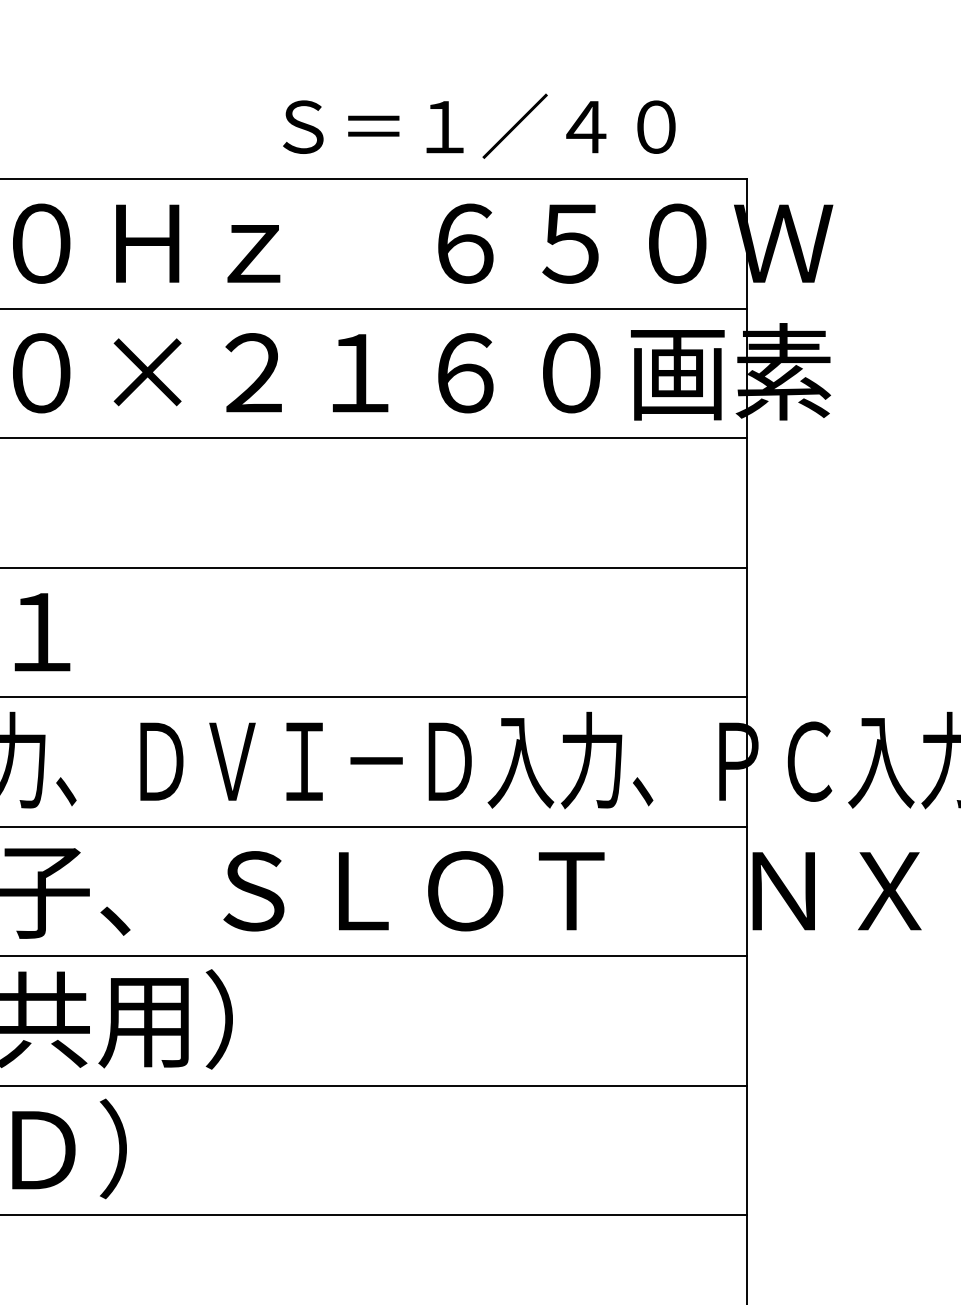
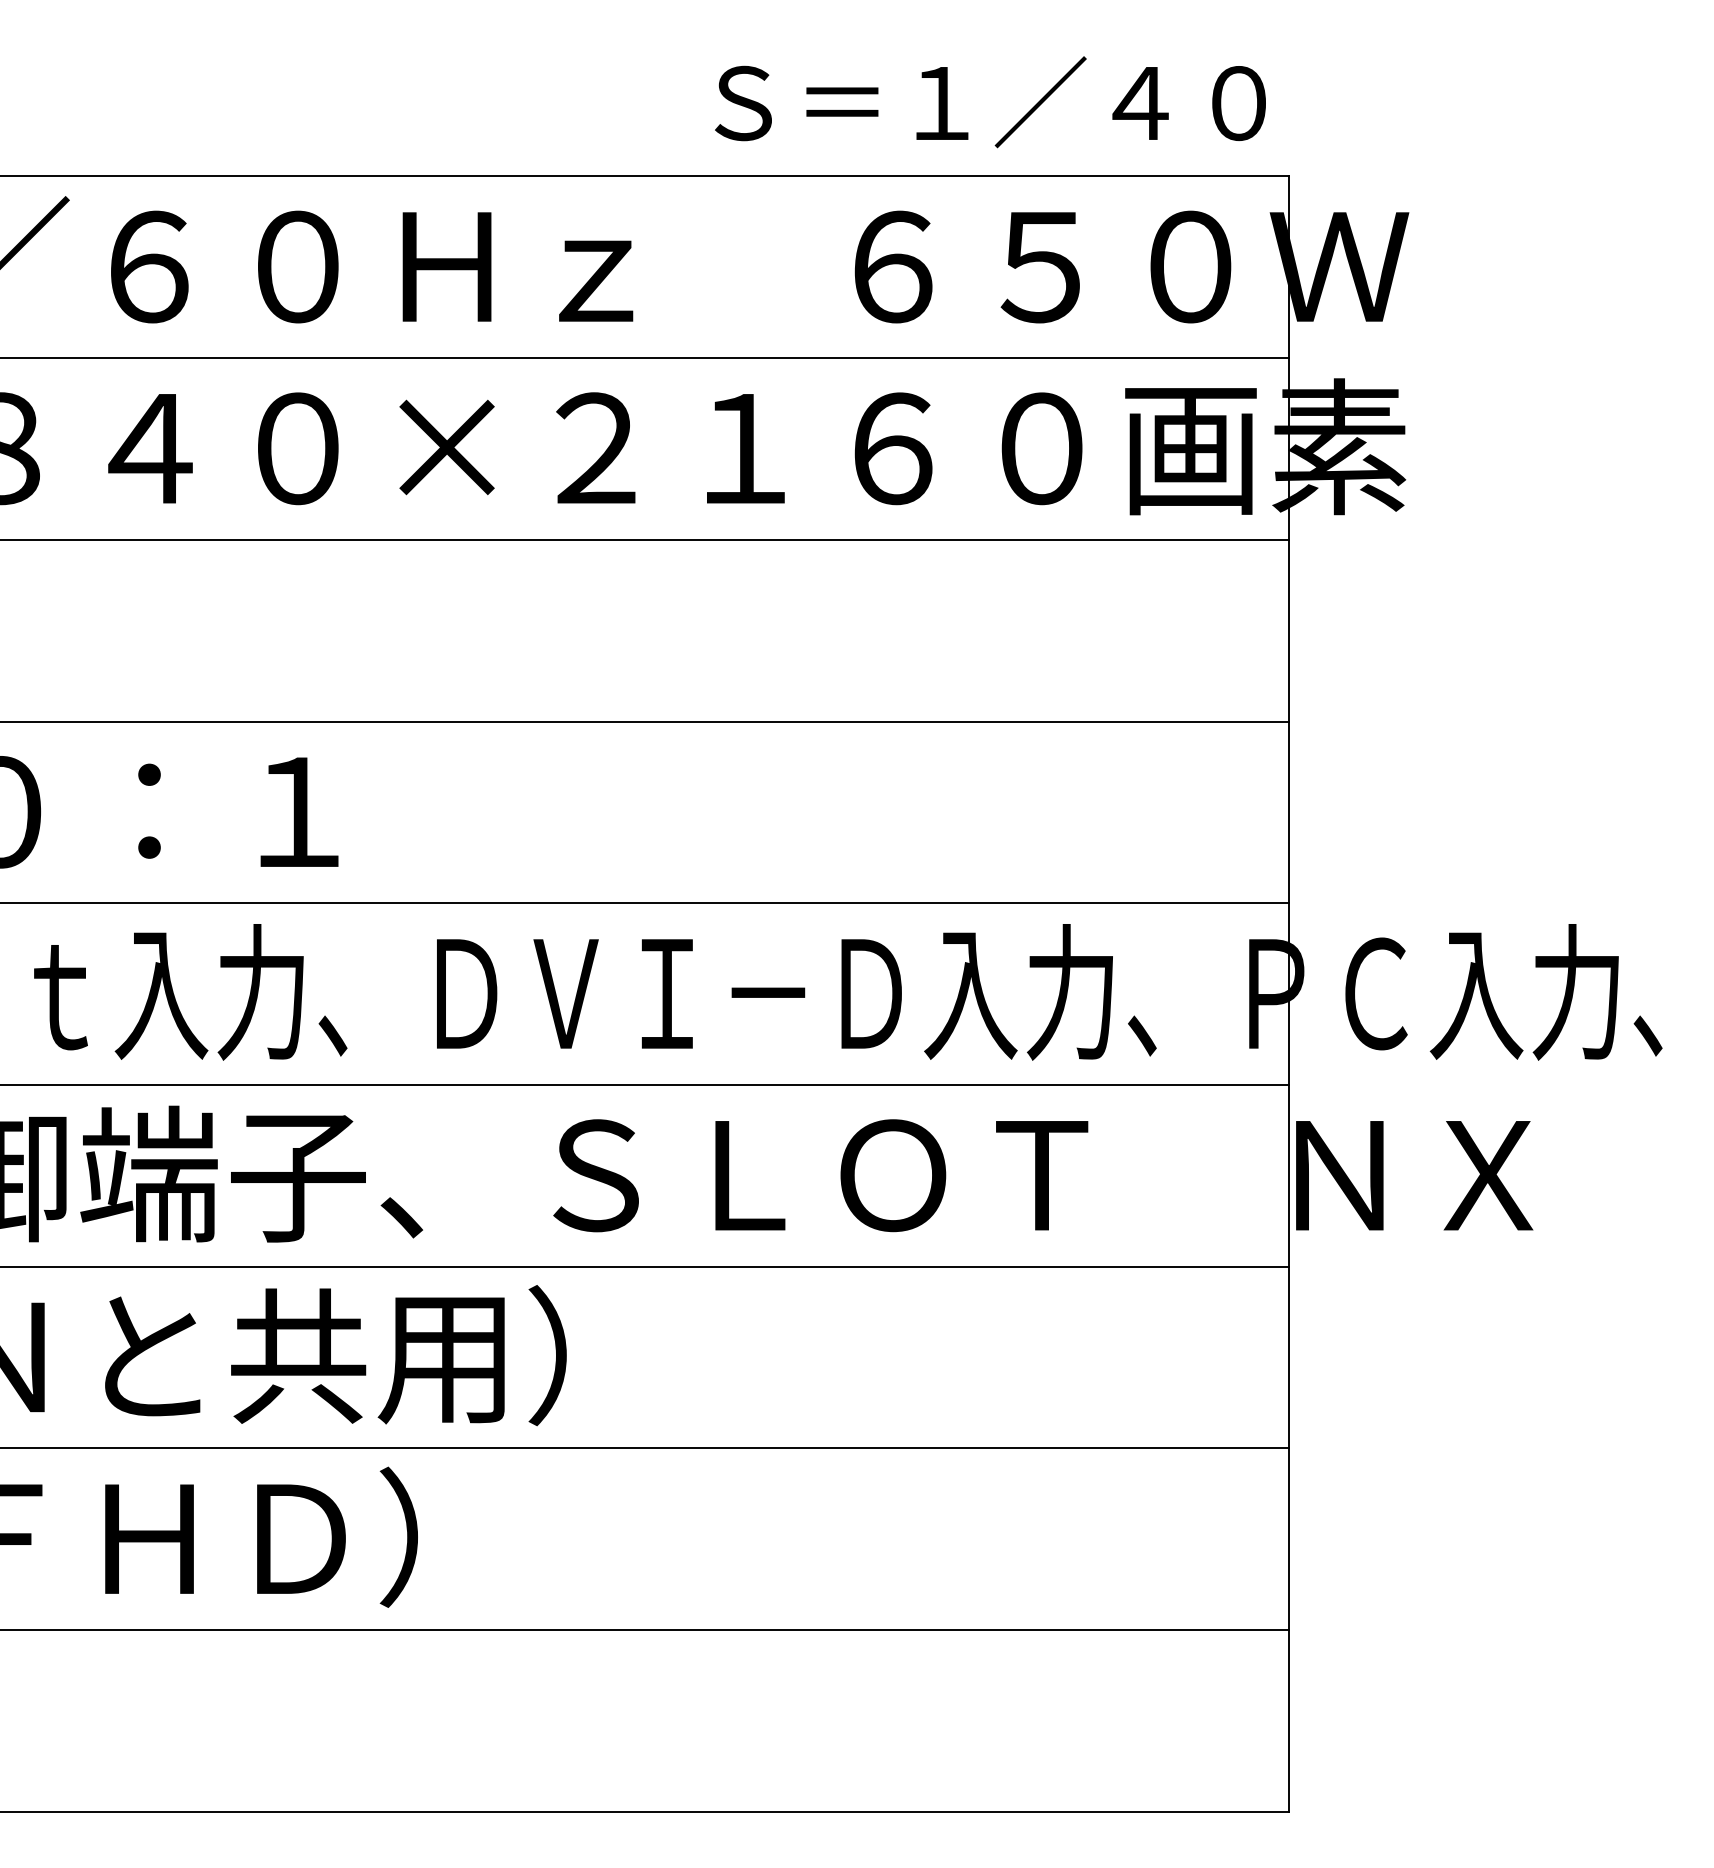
text: (479, 126) -> (990, 102), moved

